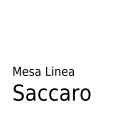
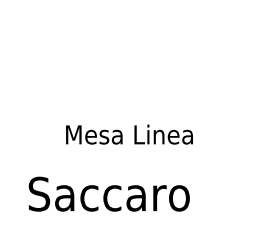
text: (43, 70) -> (129, 133), moved

